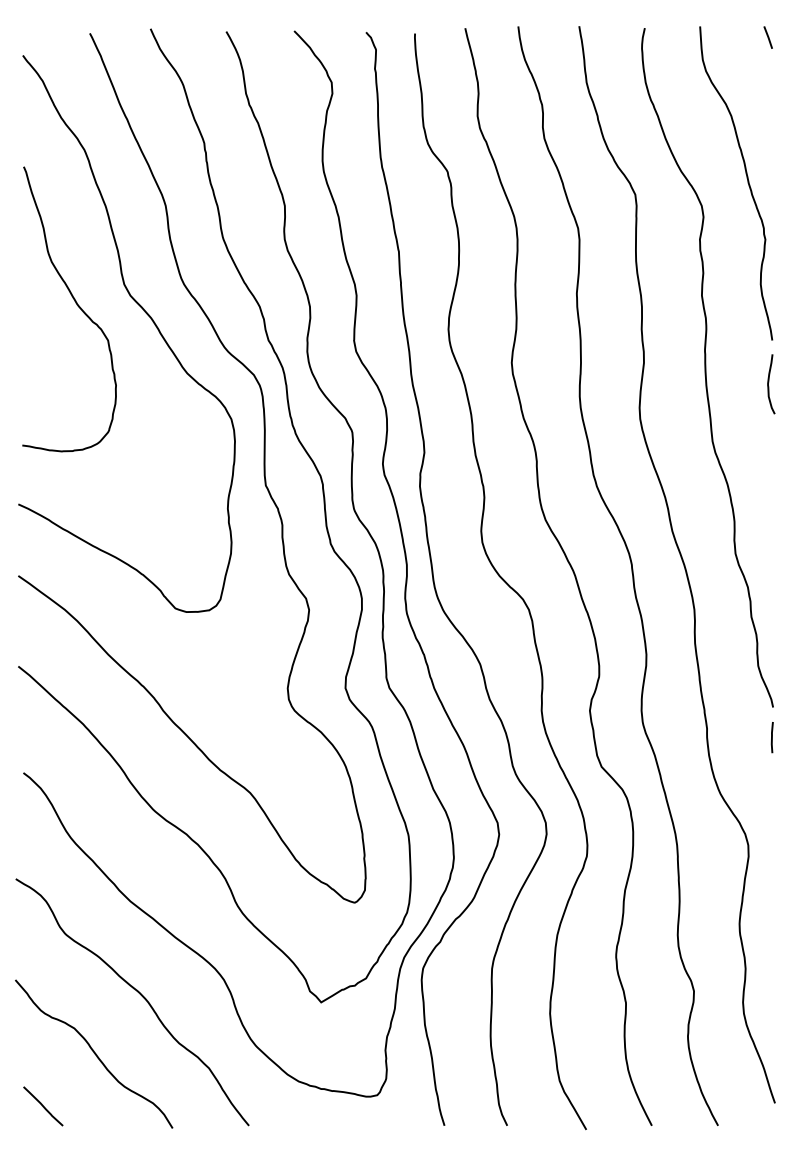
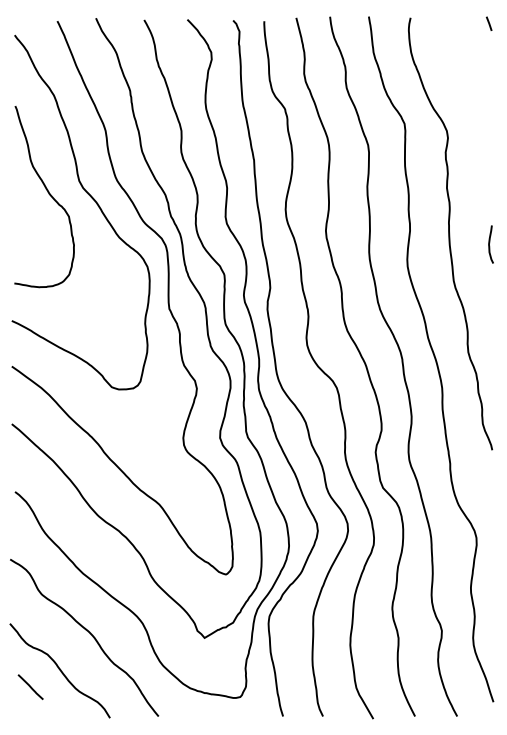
curve: (746, 183) -> (475, 116), removed
line: (771, 737) -> (491, 469), removed
line: (42, 1105) -> (30, 686), moved

